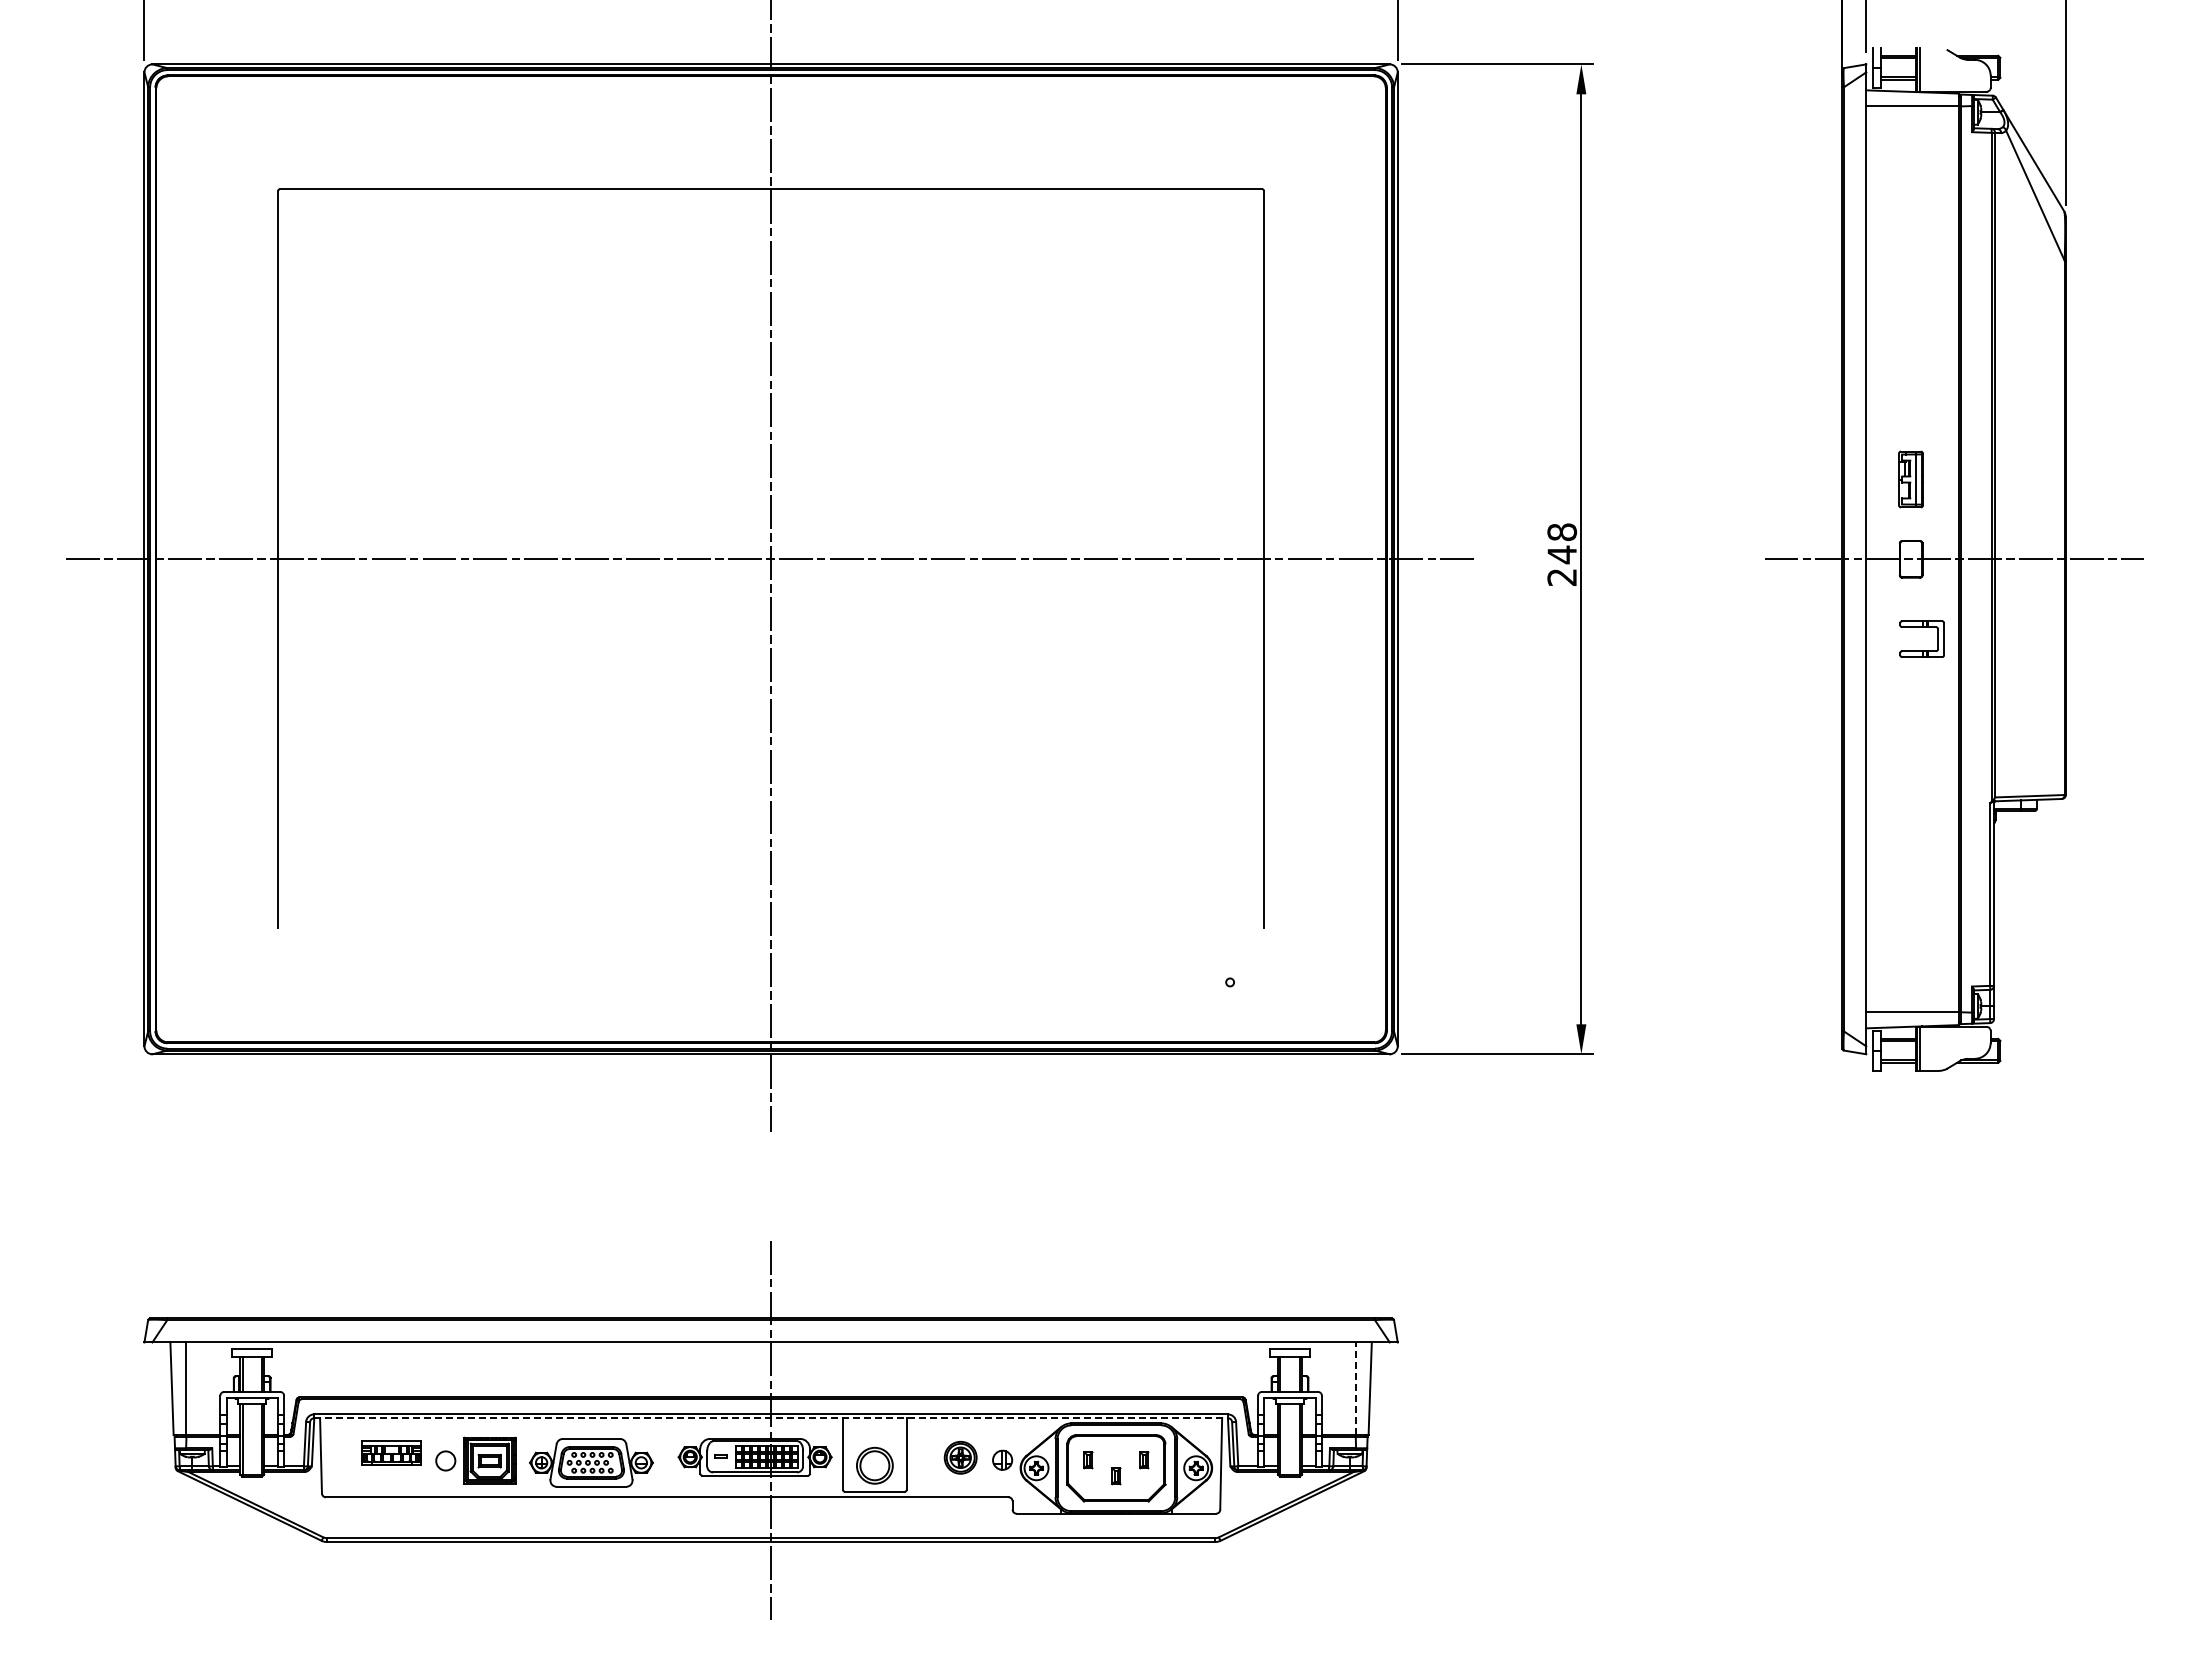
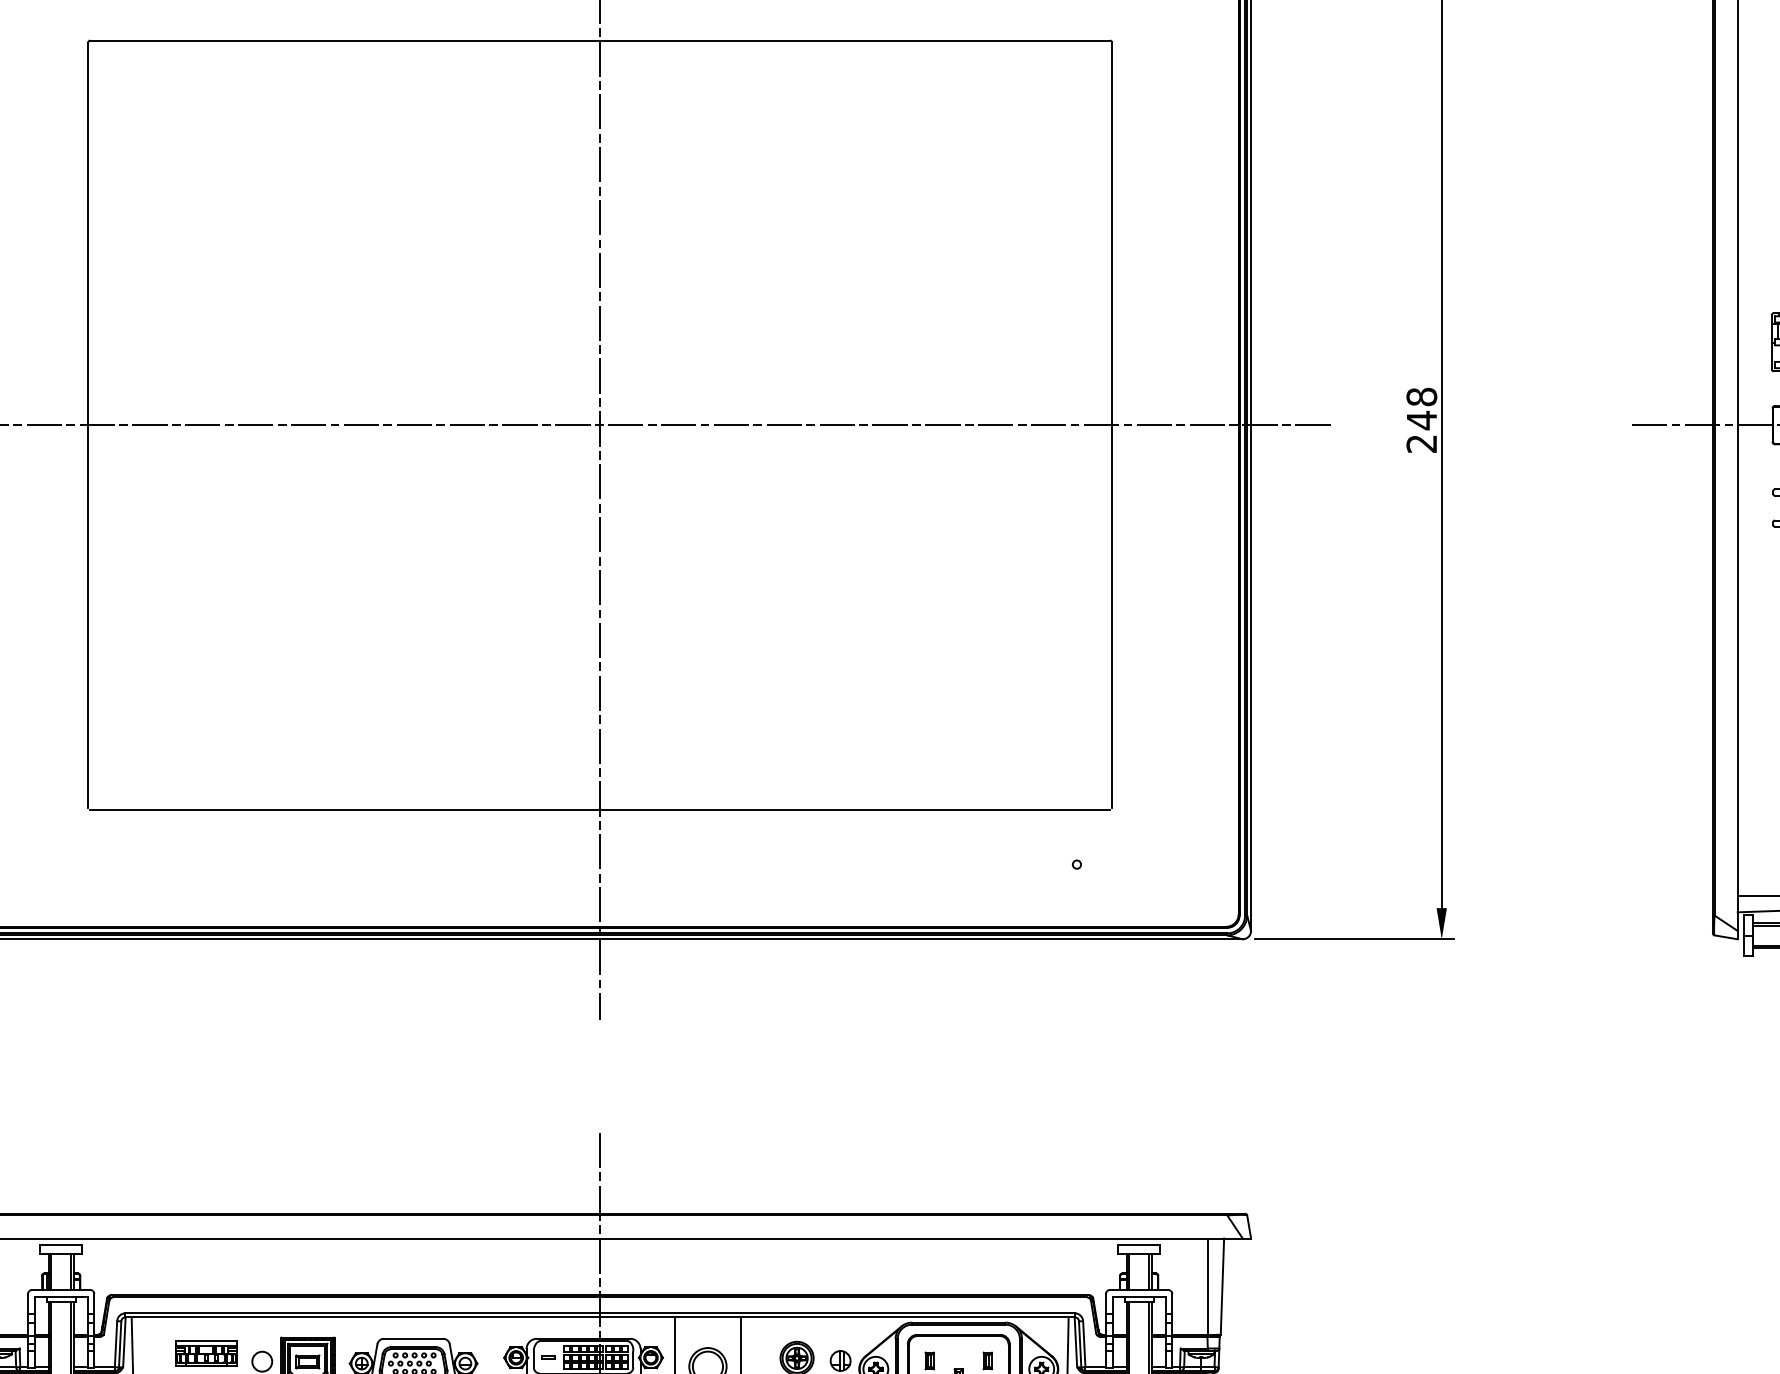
line: (771, 929) -> (600, 809), added
line: (1355, 1388) -> (1207, 1286), dashed -> solid
line: (771, 1418) -> (600, 1317), dashed -> solid

